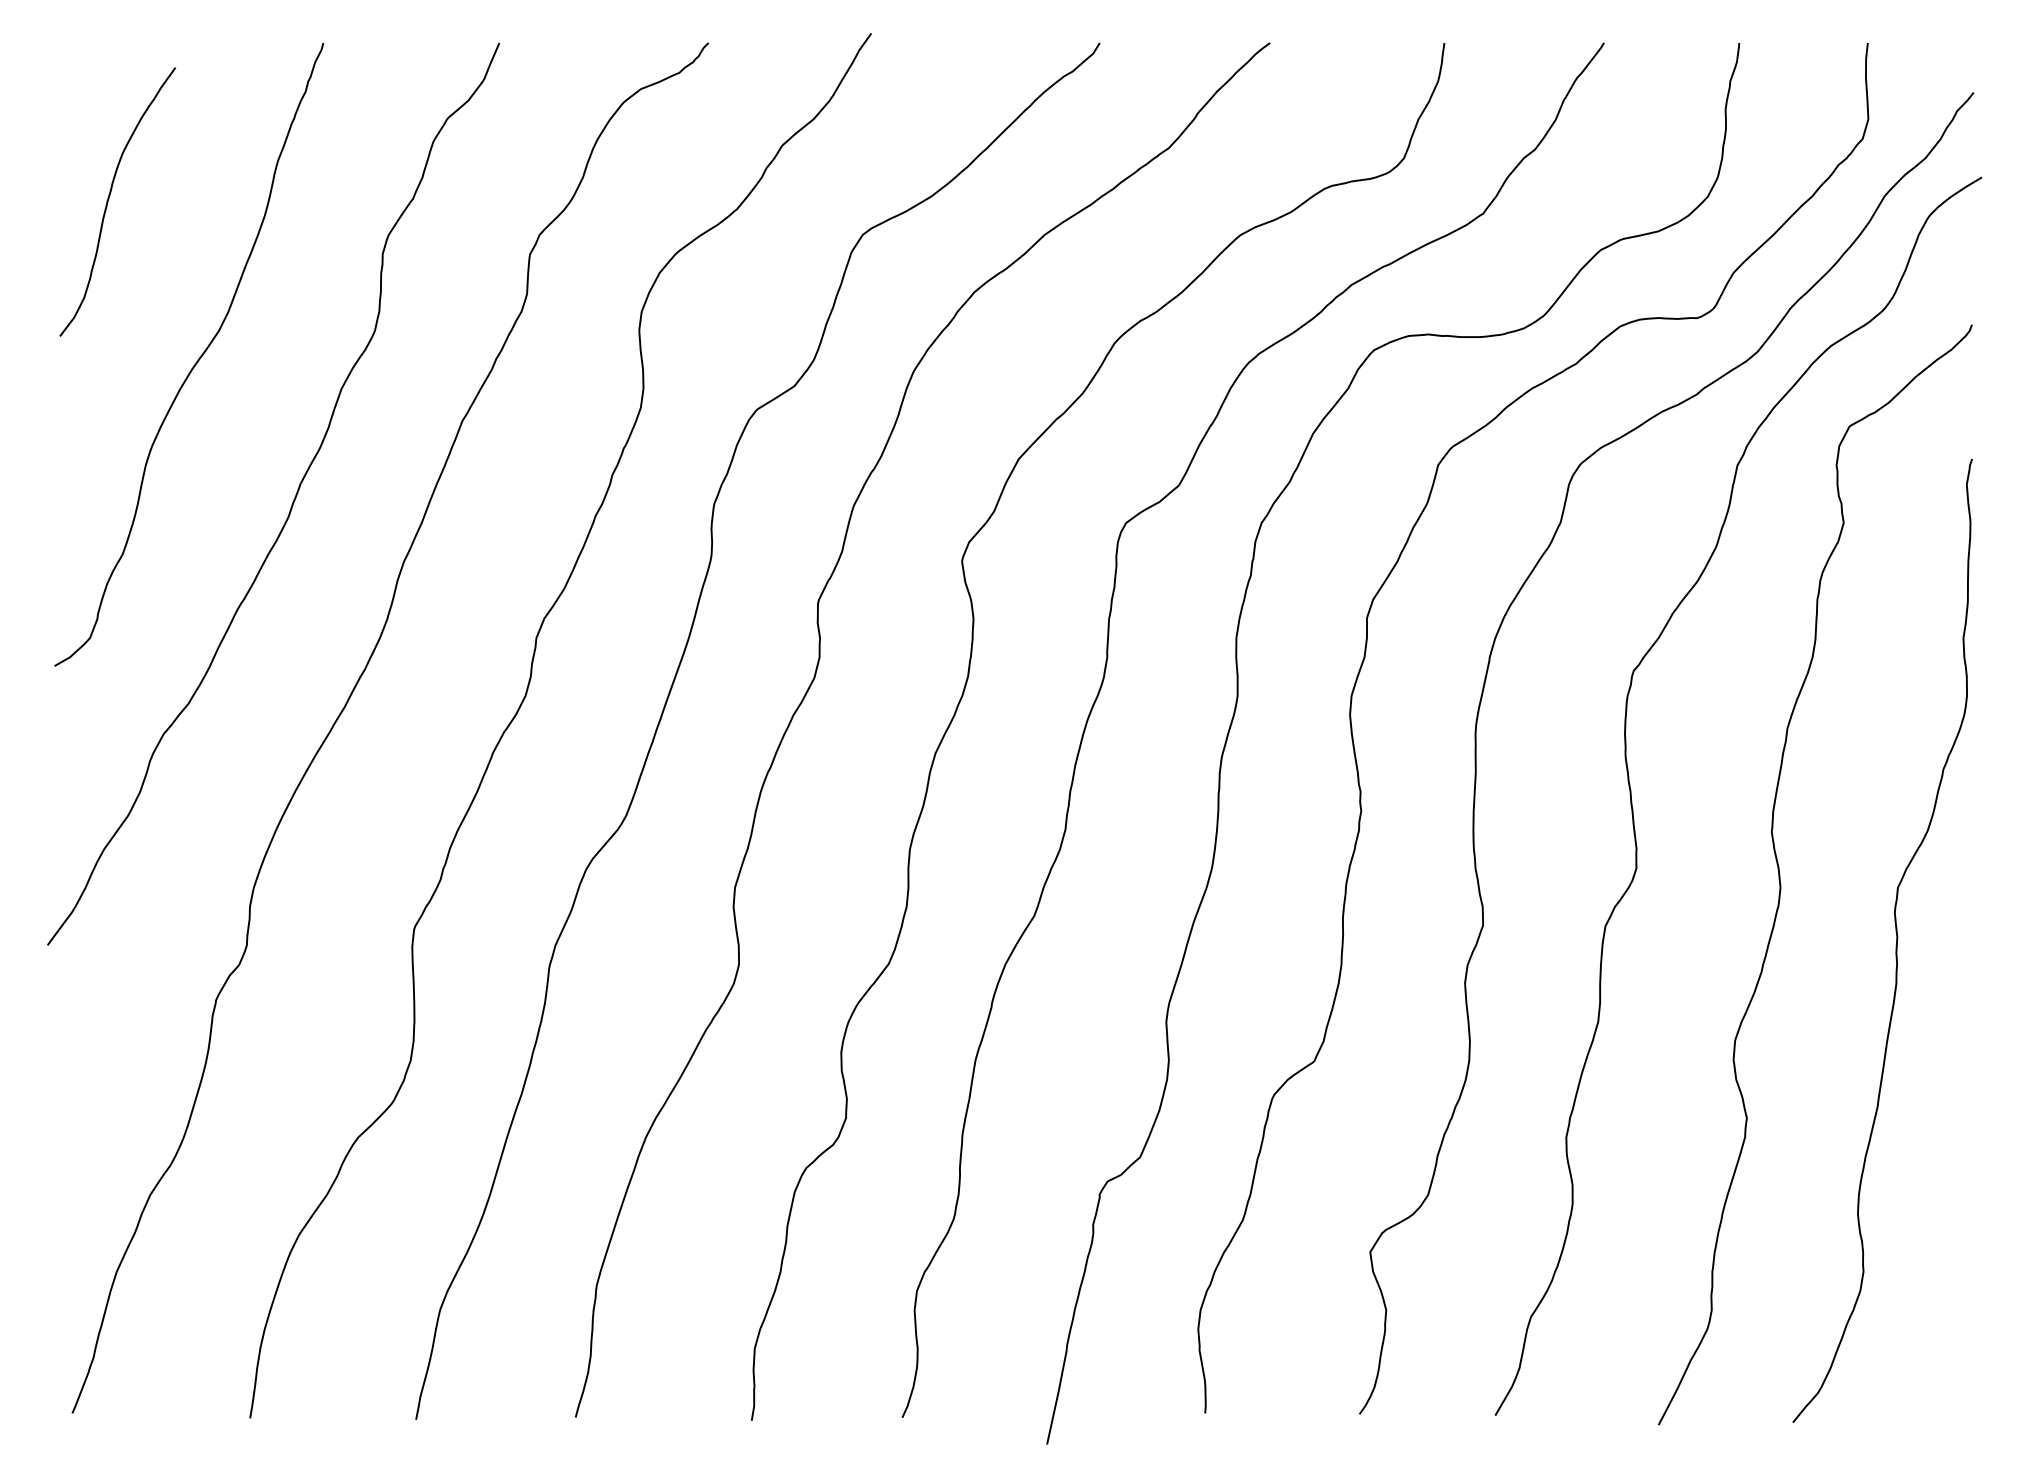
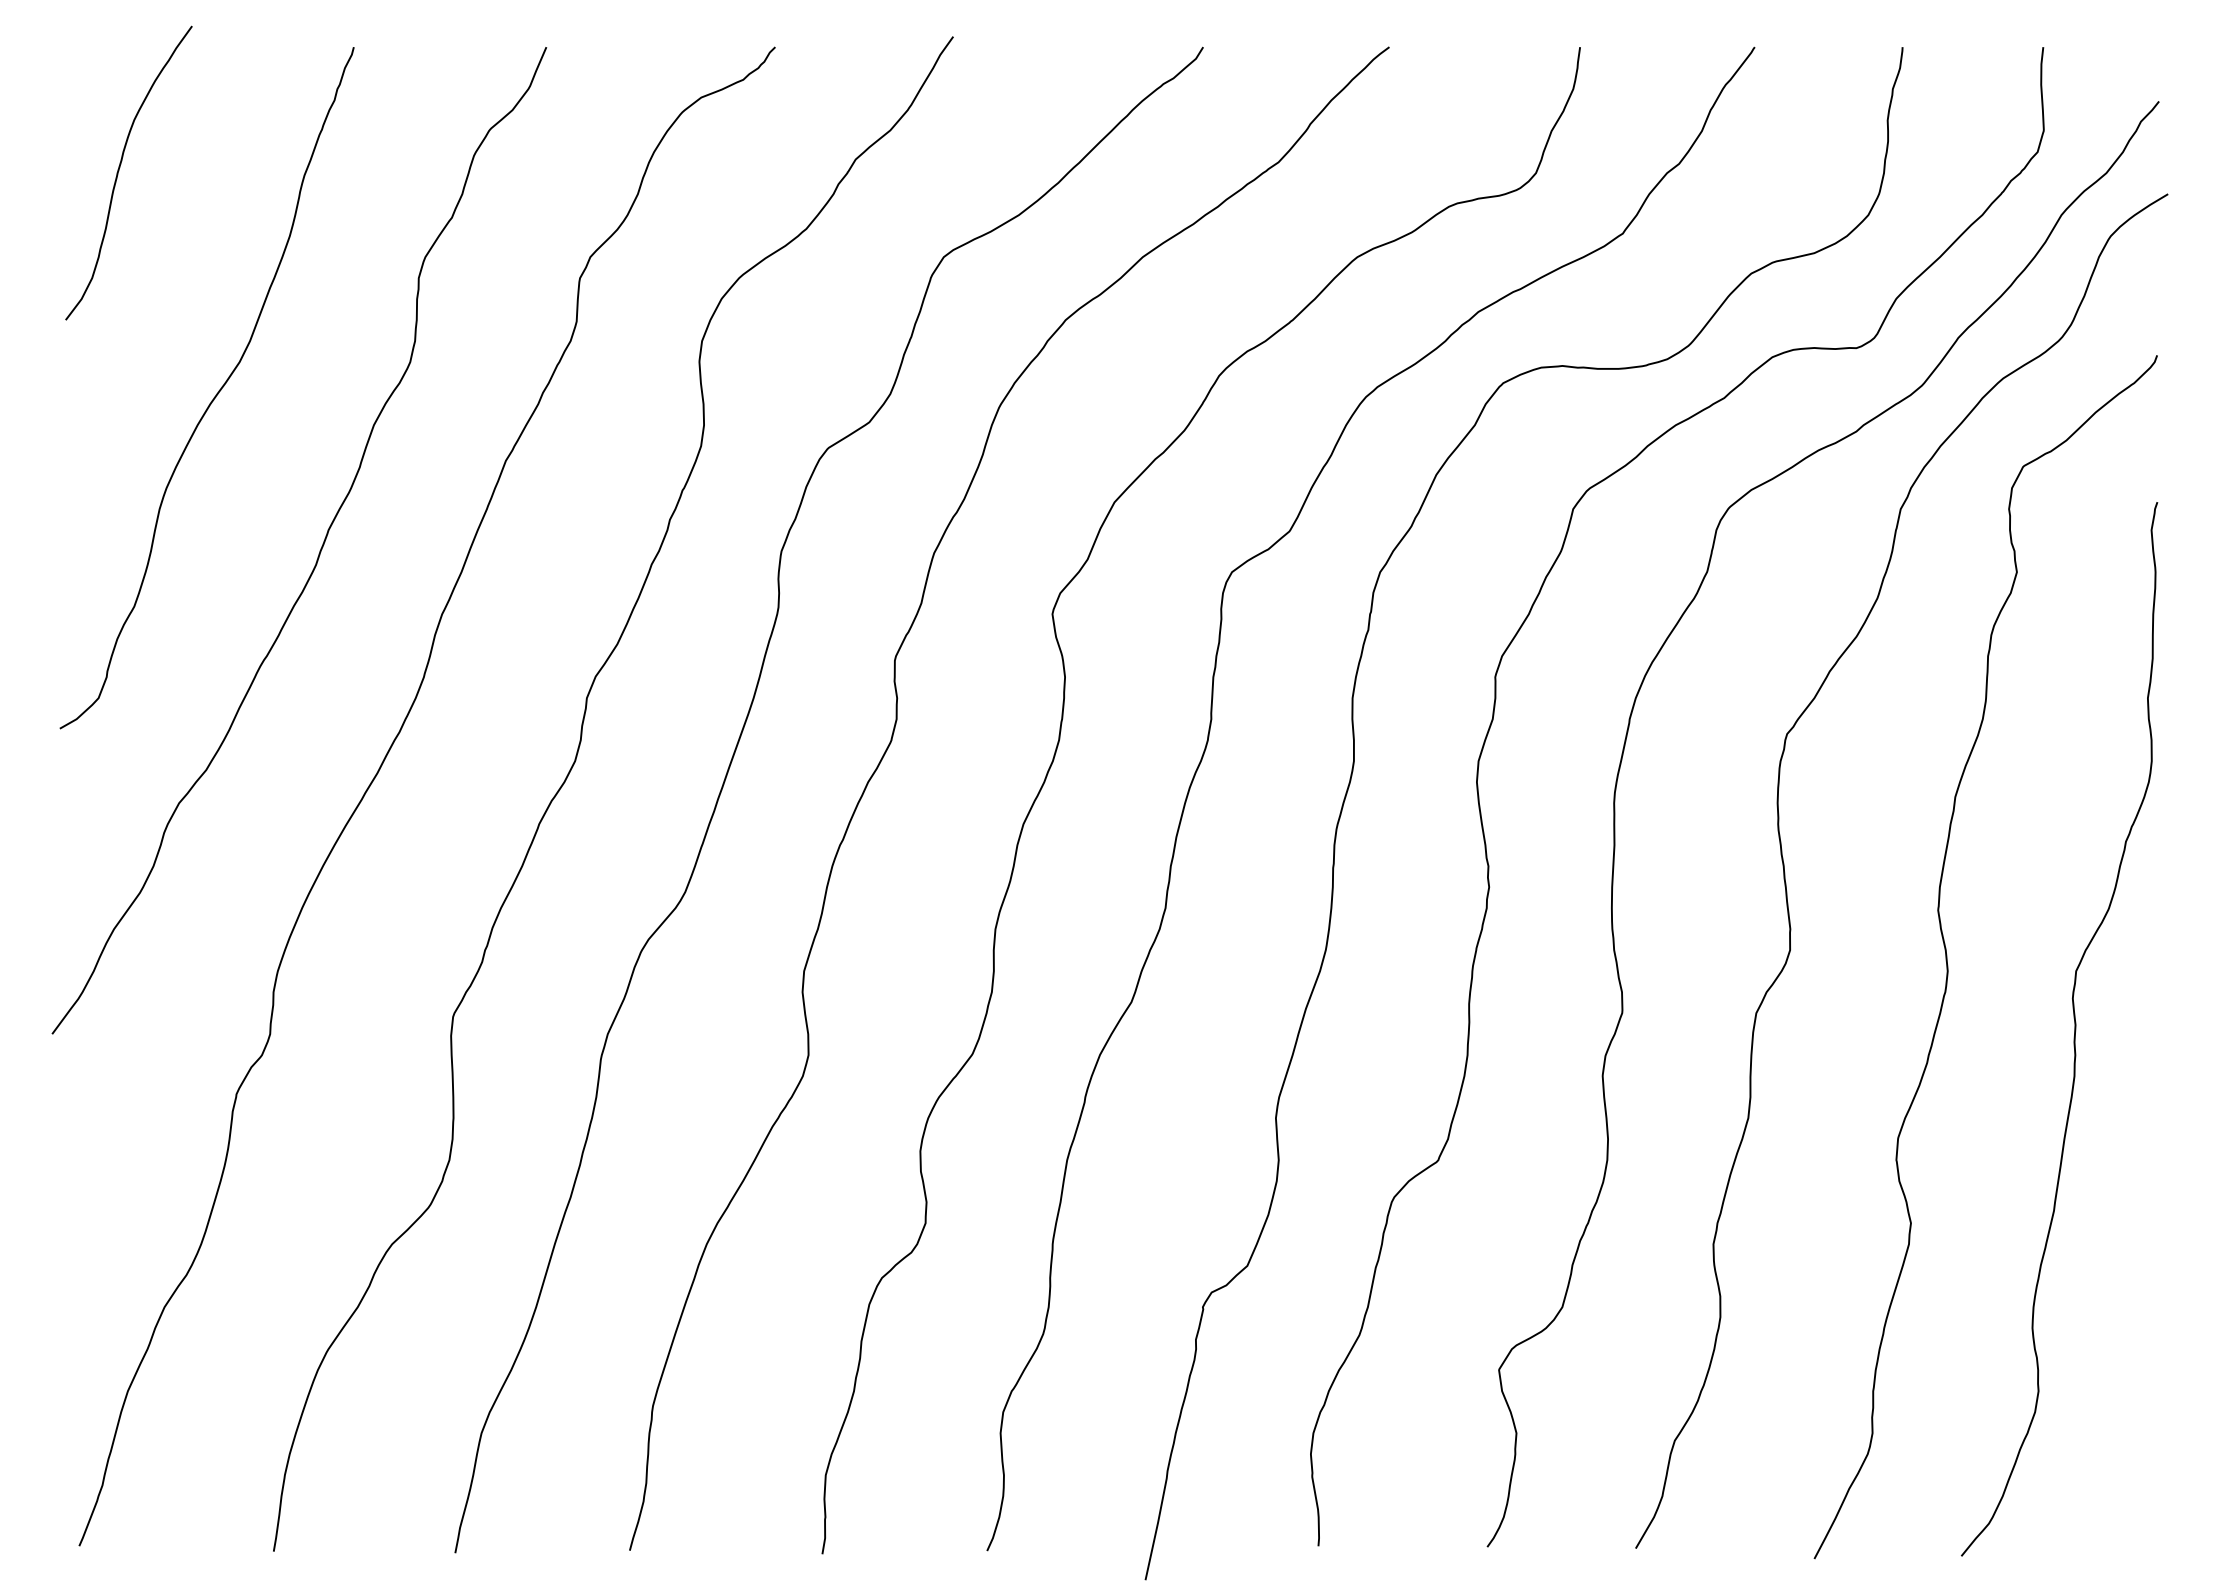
curve: (109, 200) -> (119, 171), moved

